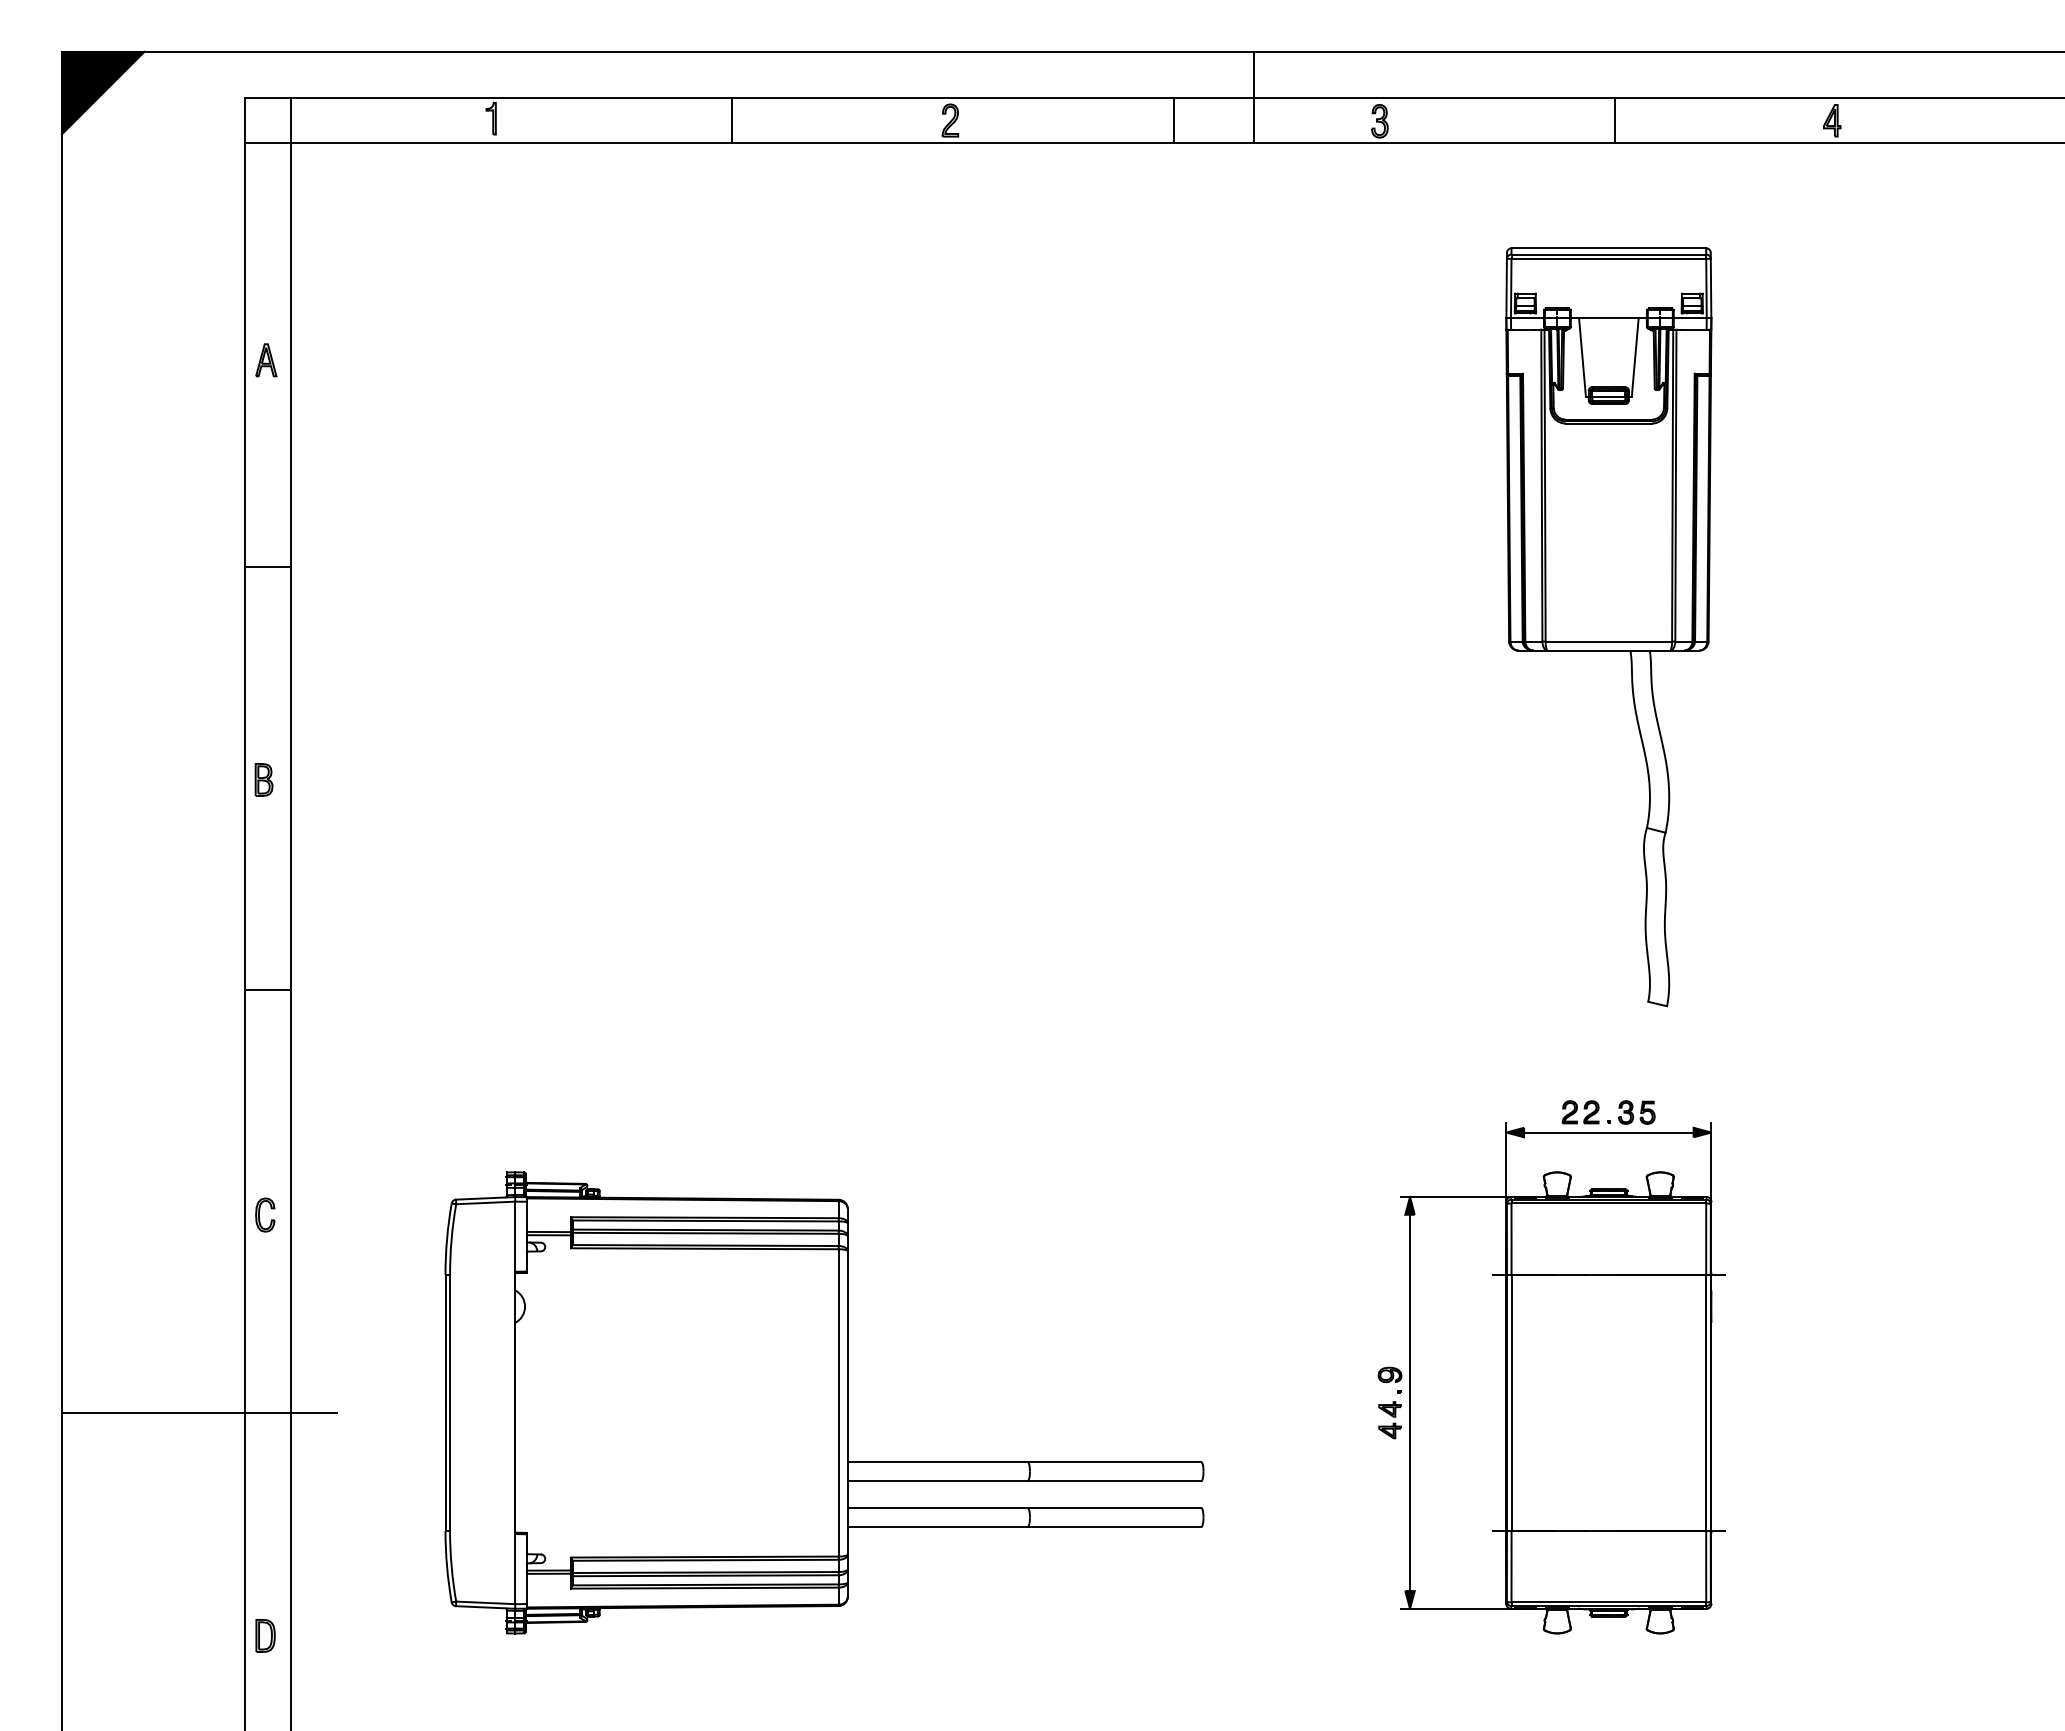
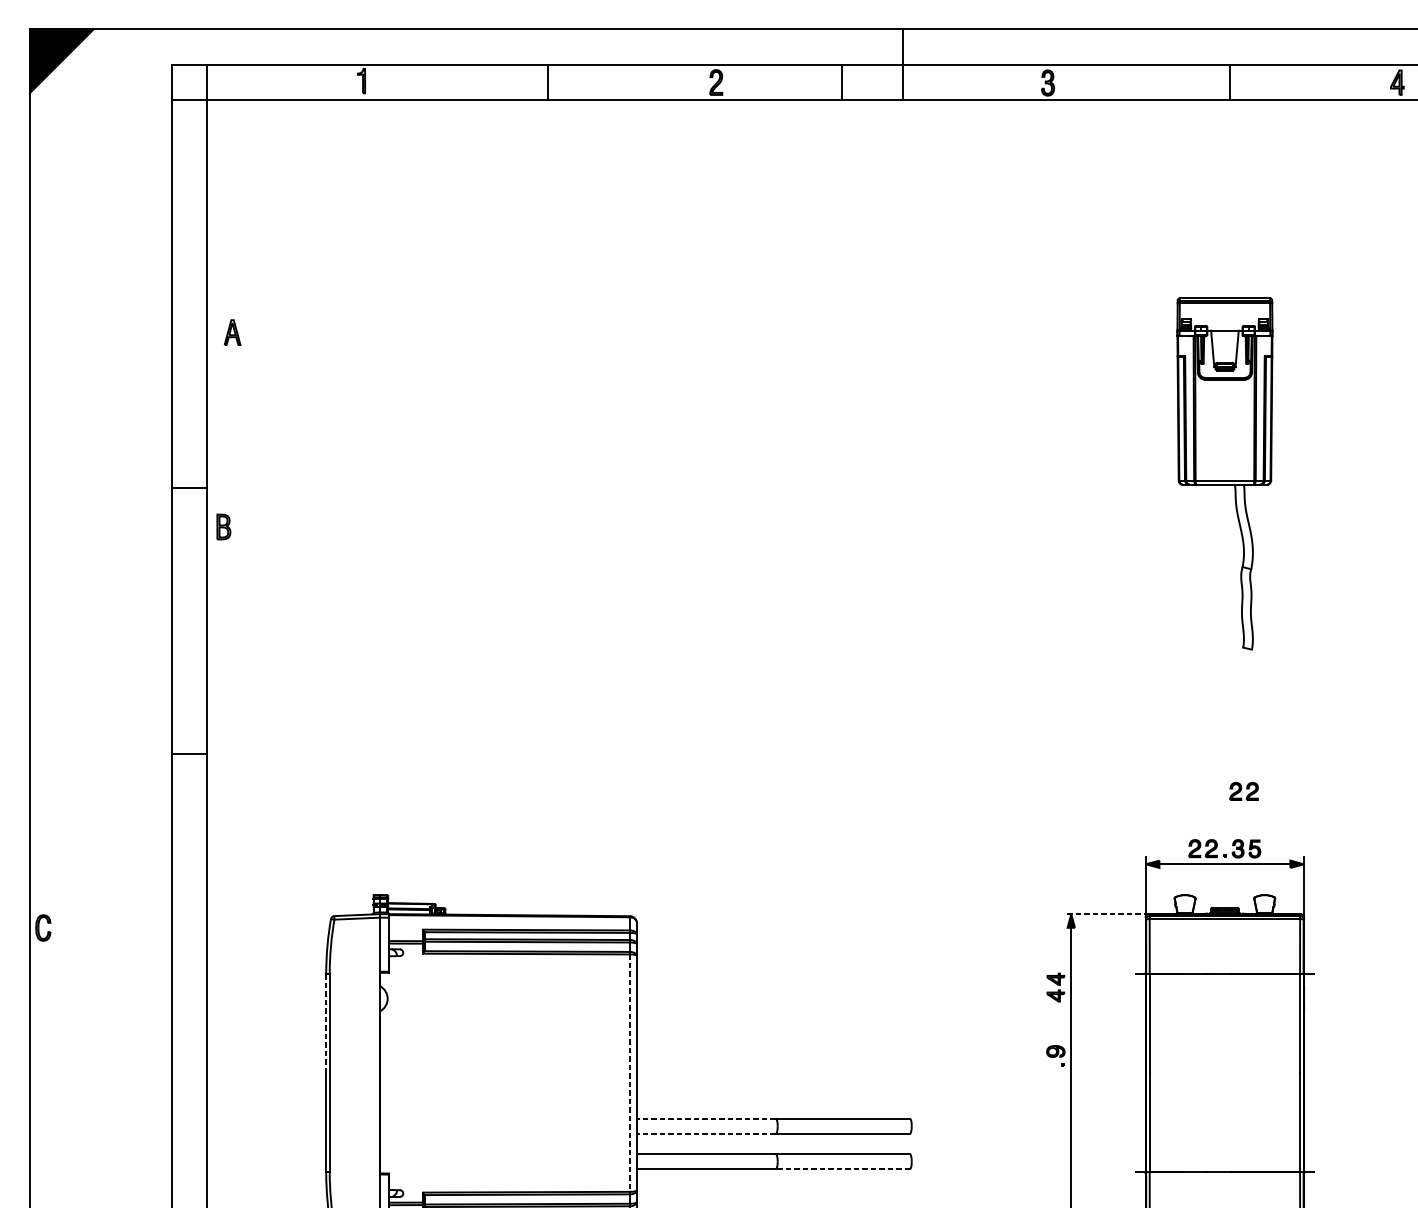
line: (1253, 97) -> (902, 64), moved
line: (1173, 120) -> (842, 82), moved
part: (266, 360) -> (232, 332), moved
line: (268, 566) -> (189, 488), moved
part: (1608, 627) -> (1224, 474), size x0.6
part: (263, 779) -> (223, 526), moved
part: (1633, 1038) -> (1243, 791), added
line: (1455, 1197) -> (1106, 914), solid -> dashed
part: (265, 1214) -> (43, 927), moved
line: (445, 1338) -> (326, 1023), solid -> dashed
line: (838, 1402) -> (629, 1072), solid -> dashed
line: (199, 1413) -> (136, 1081), removed
part: (1389, 1420) -> (1055, 987), moved
line: (937, 1462) -> (706, 1119), solid -> dashed
line: (937, 1481) -> (706, 1133), solid -> dashed
line: (1114, 1527) -> (843, 1169), solid -> dashed

